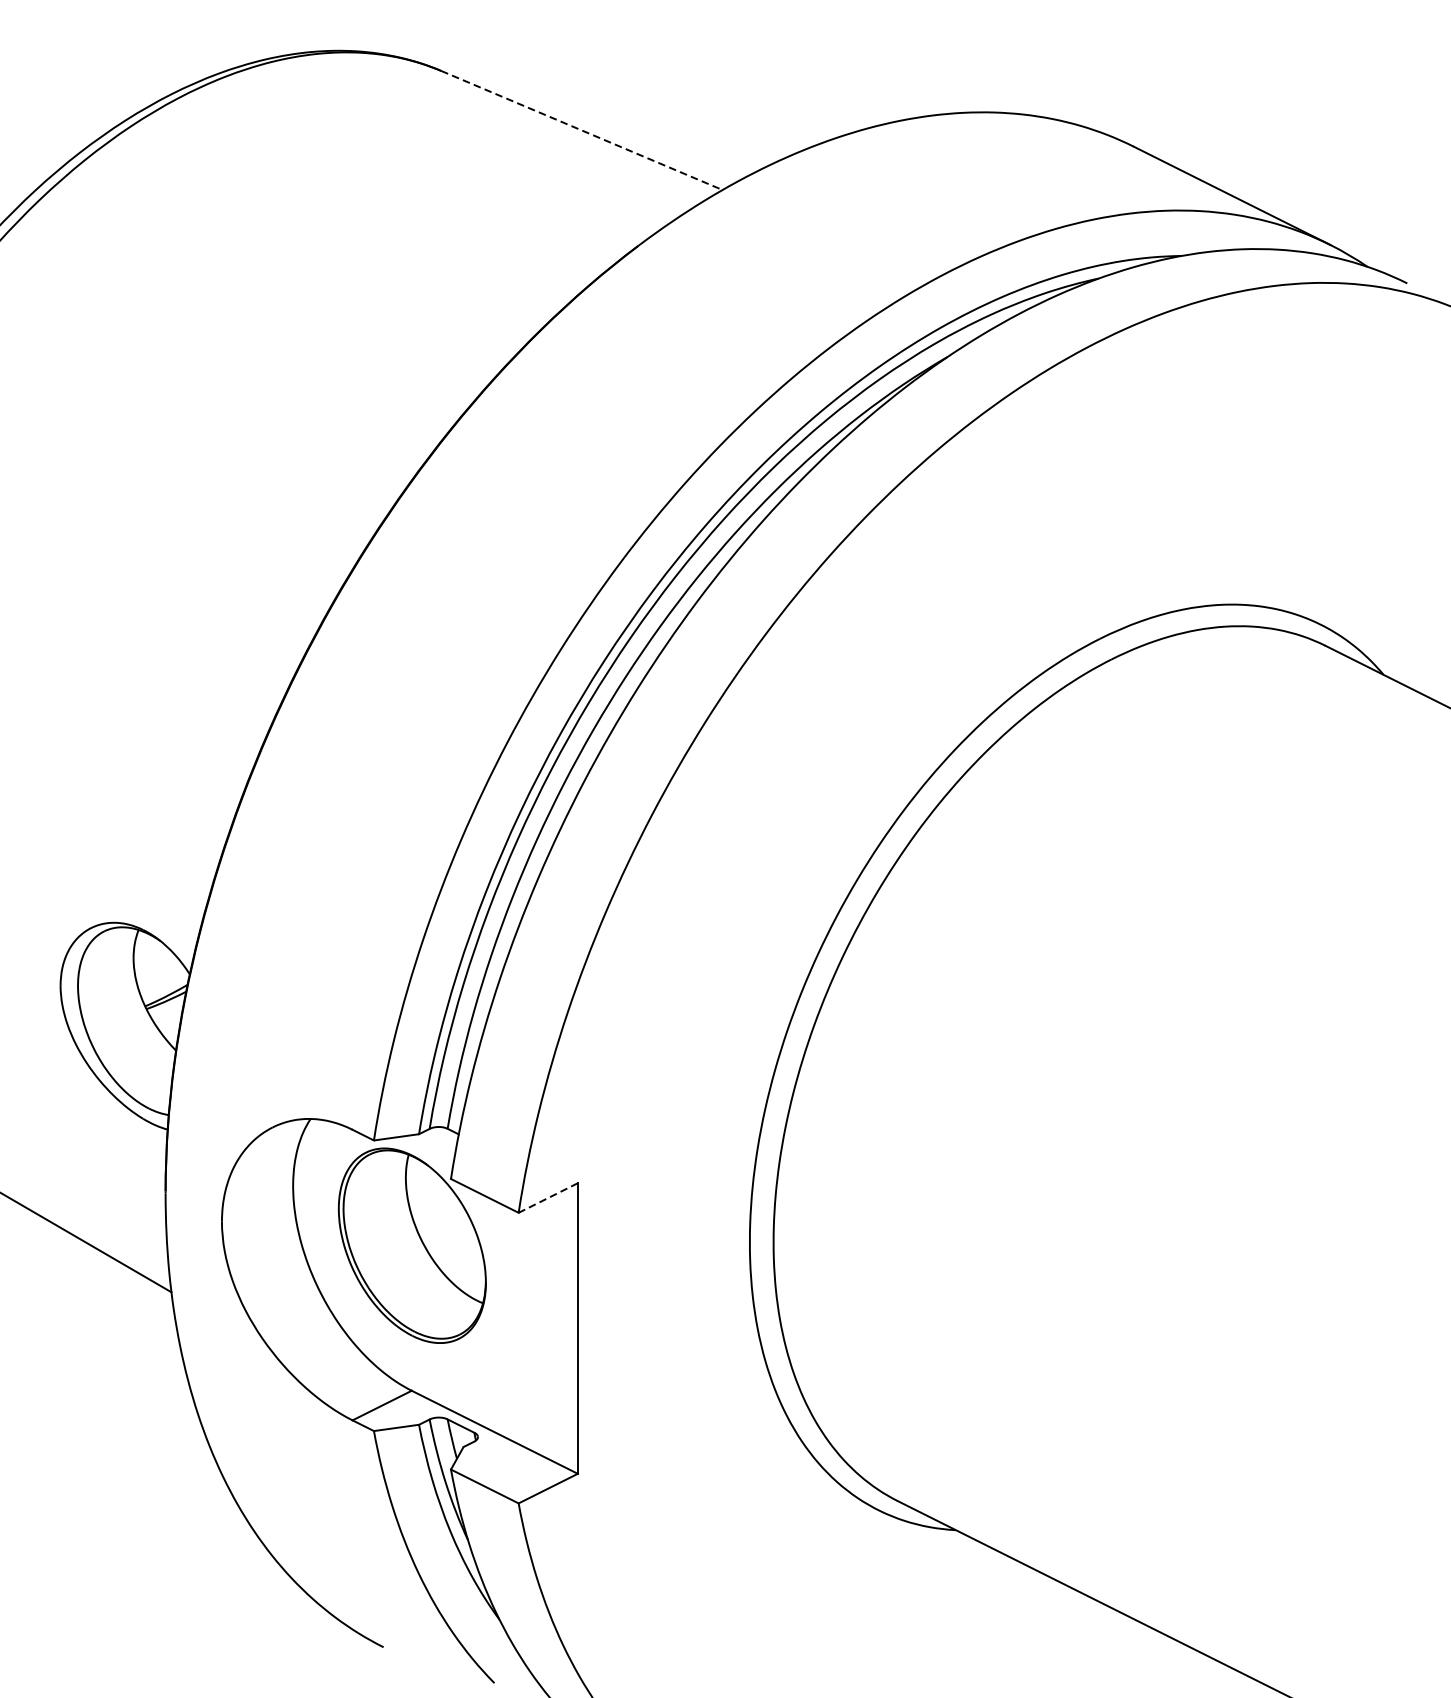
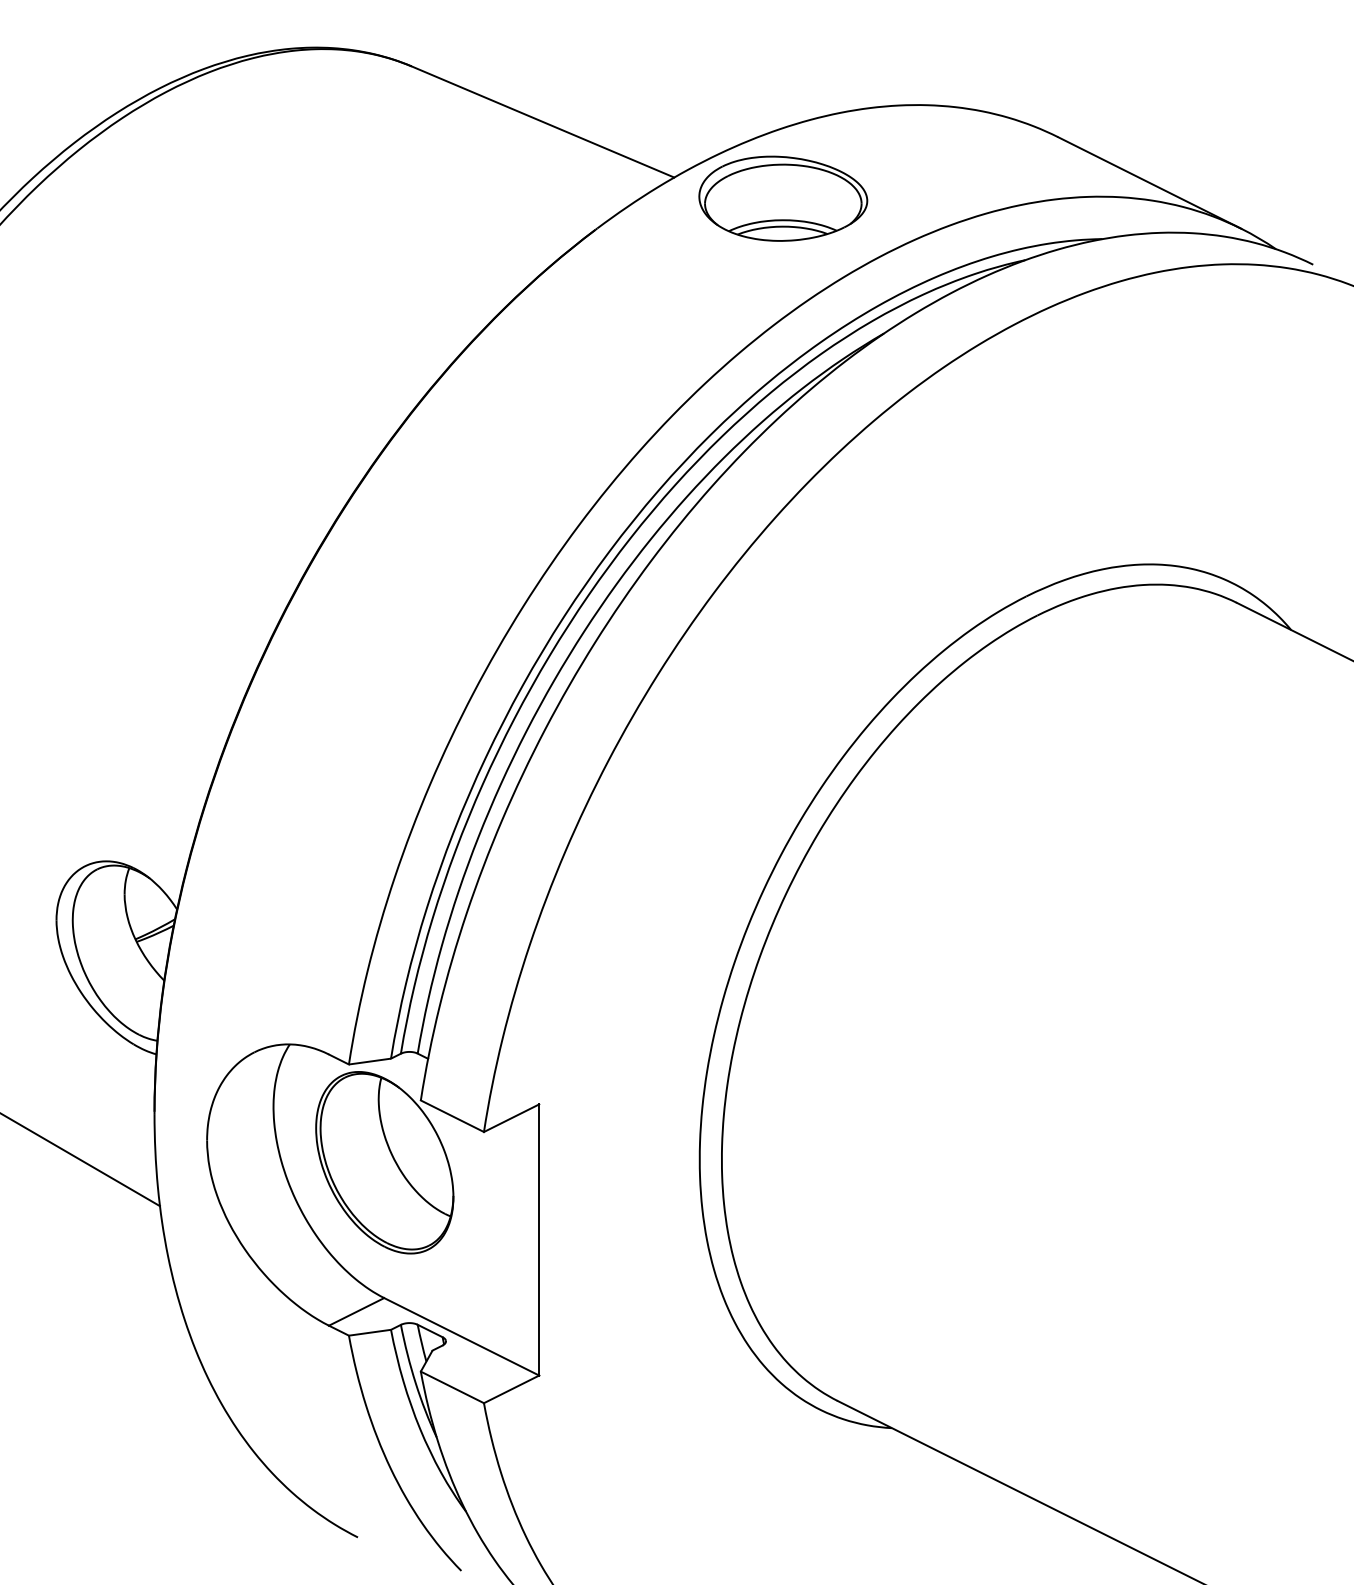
line: (581, 129) -> (542, 121), dashed -> solid
part: (839, 212) -> (783, 198), added
line: (548, 1198) -> (511, 1118), dashed -> solid

